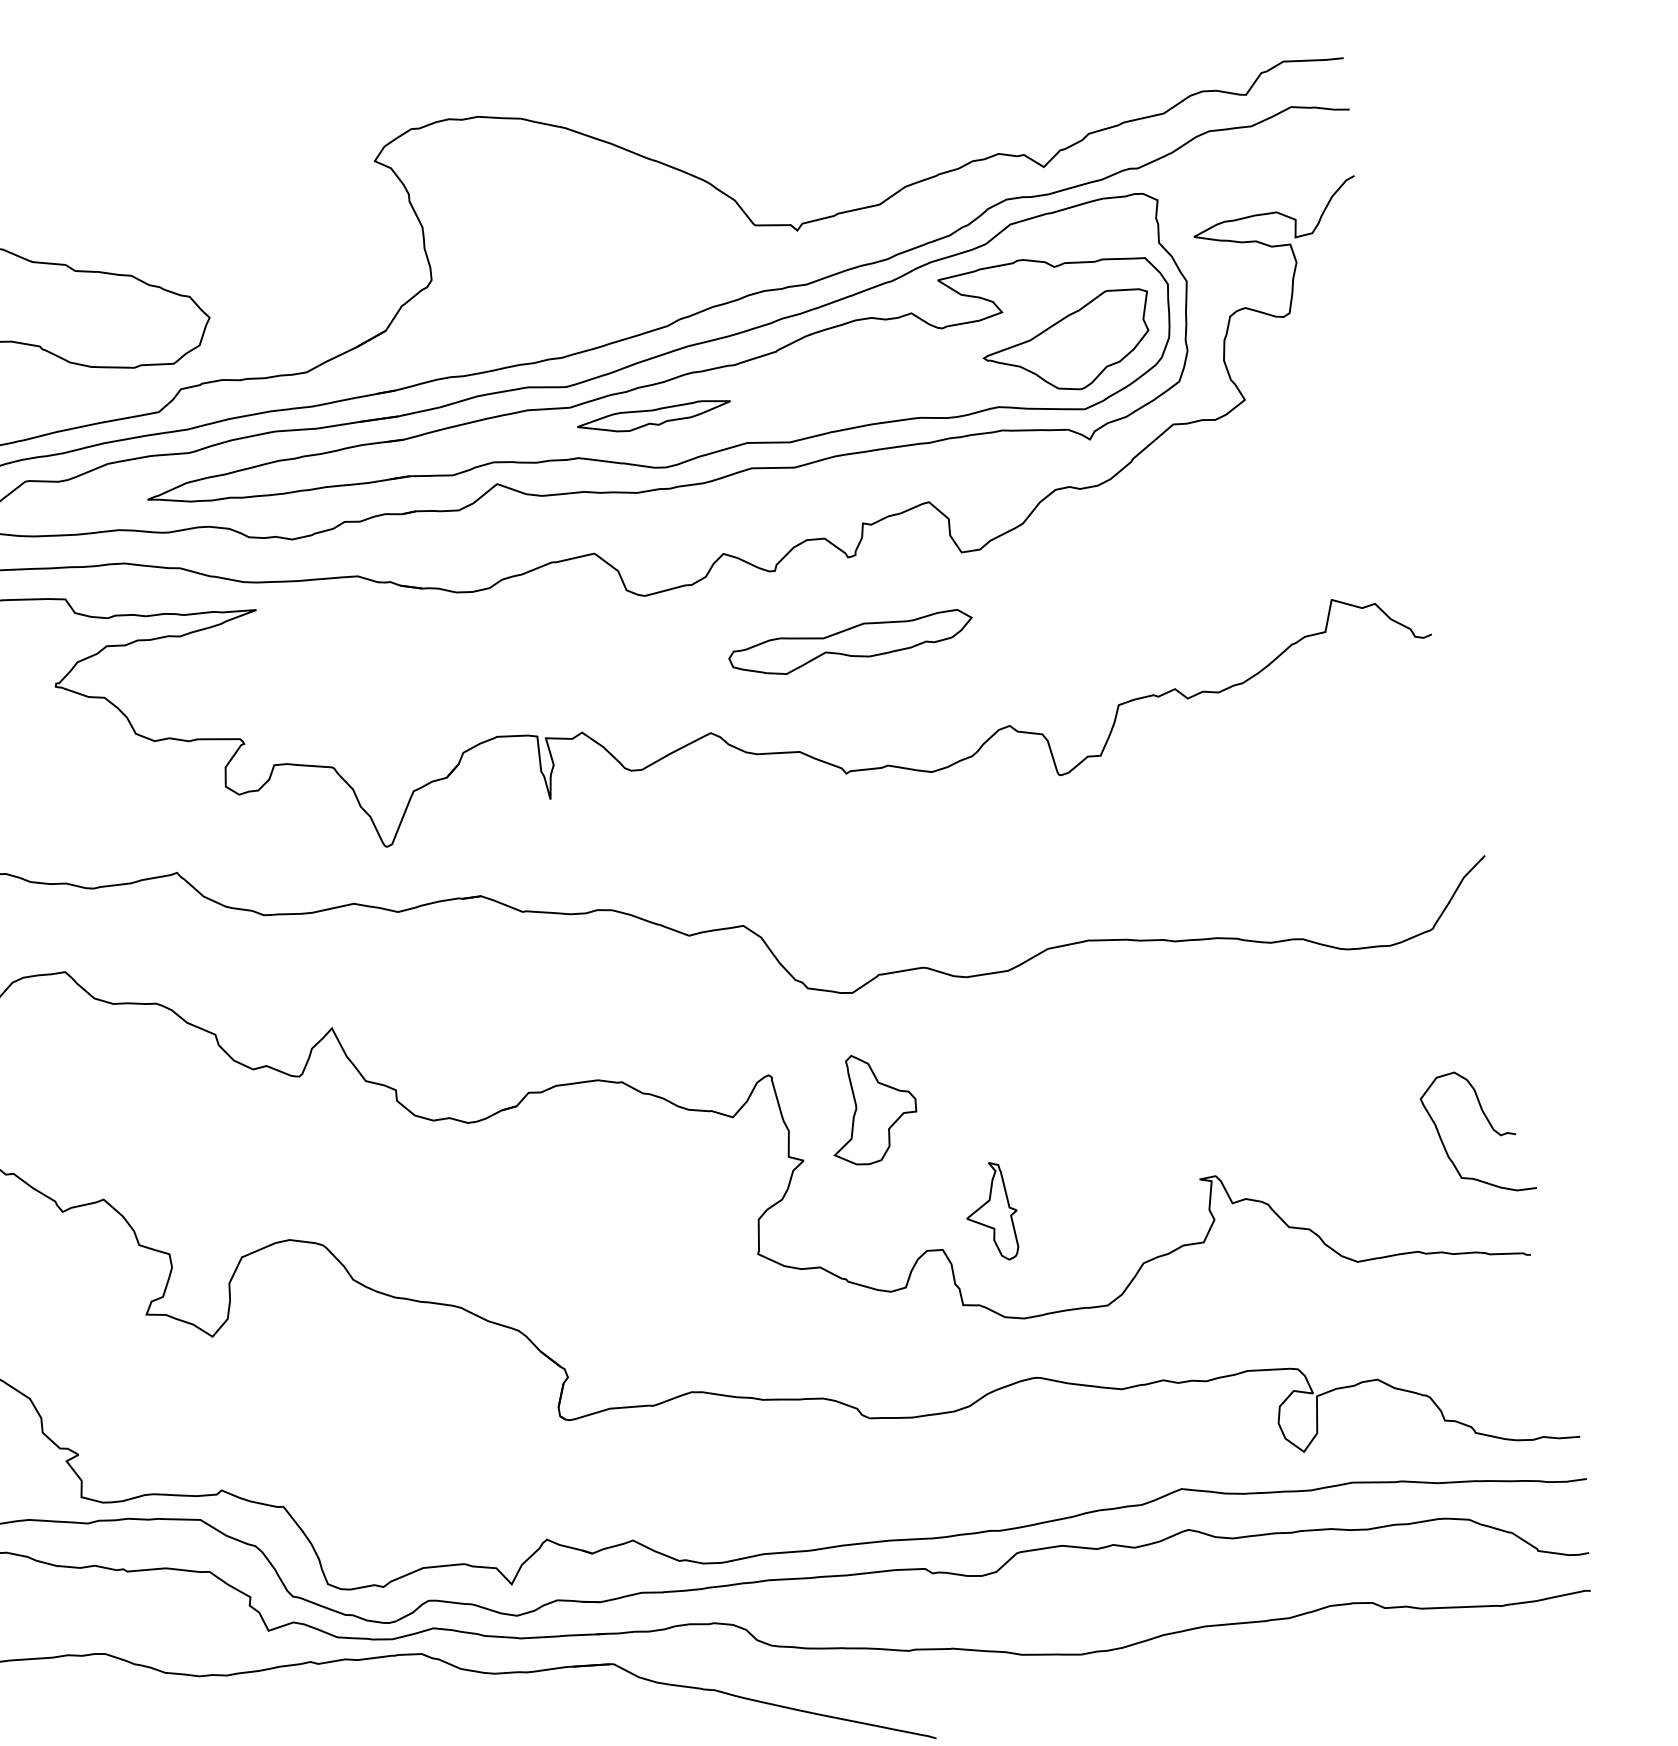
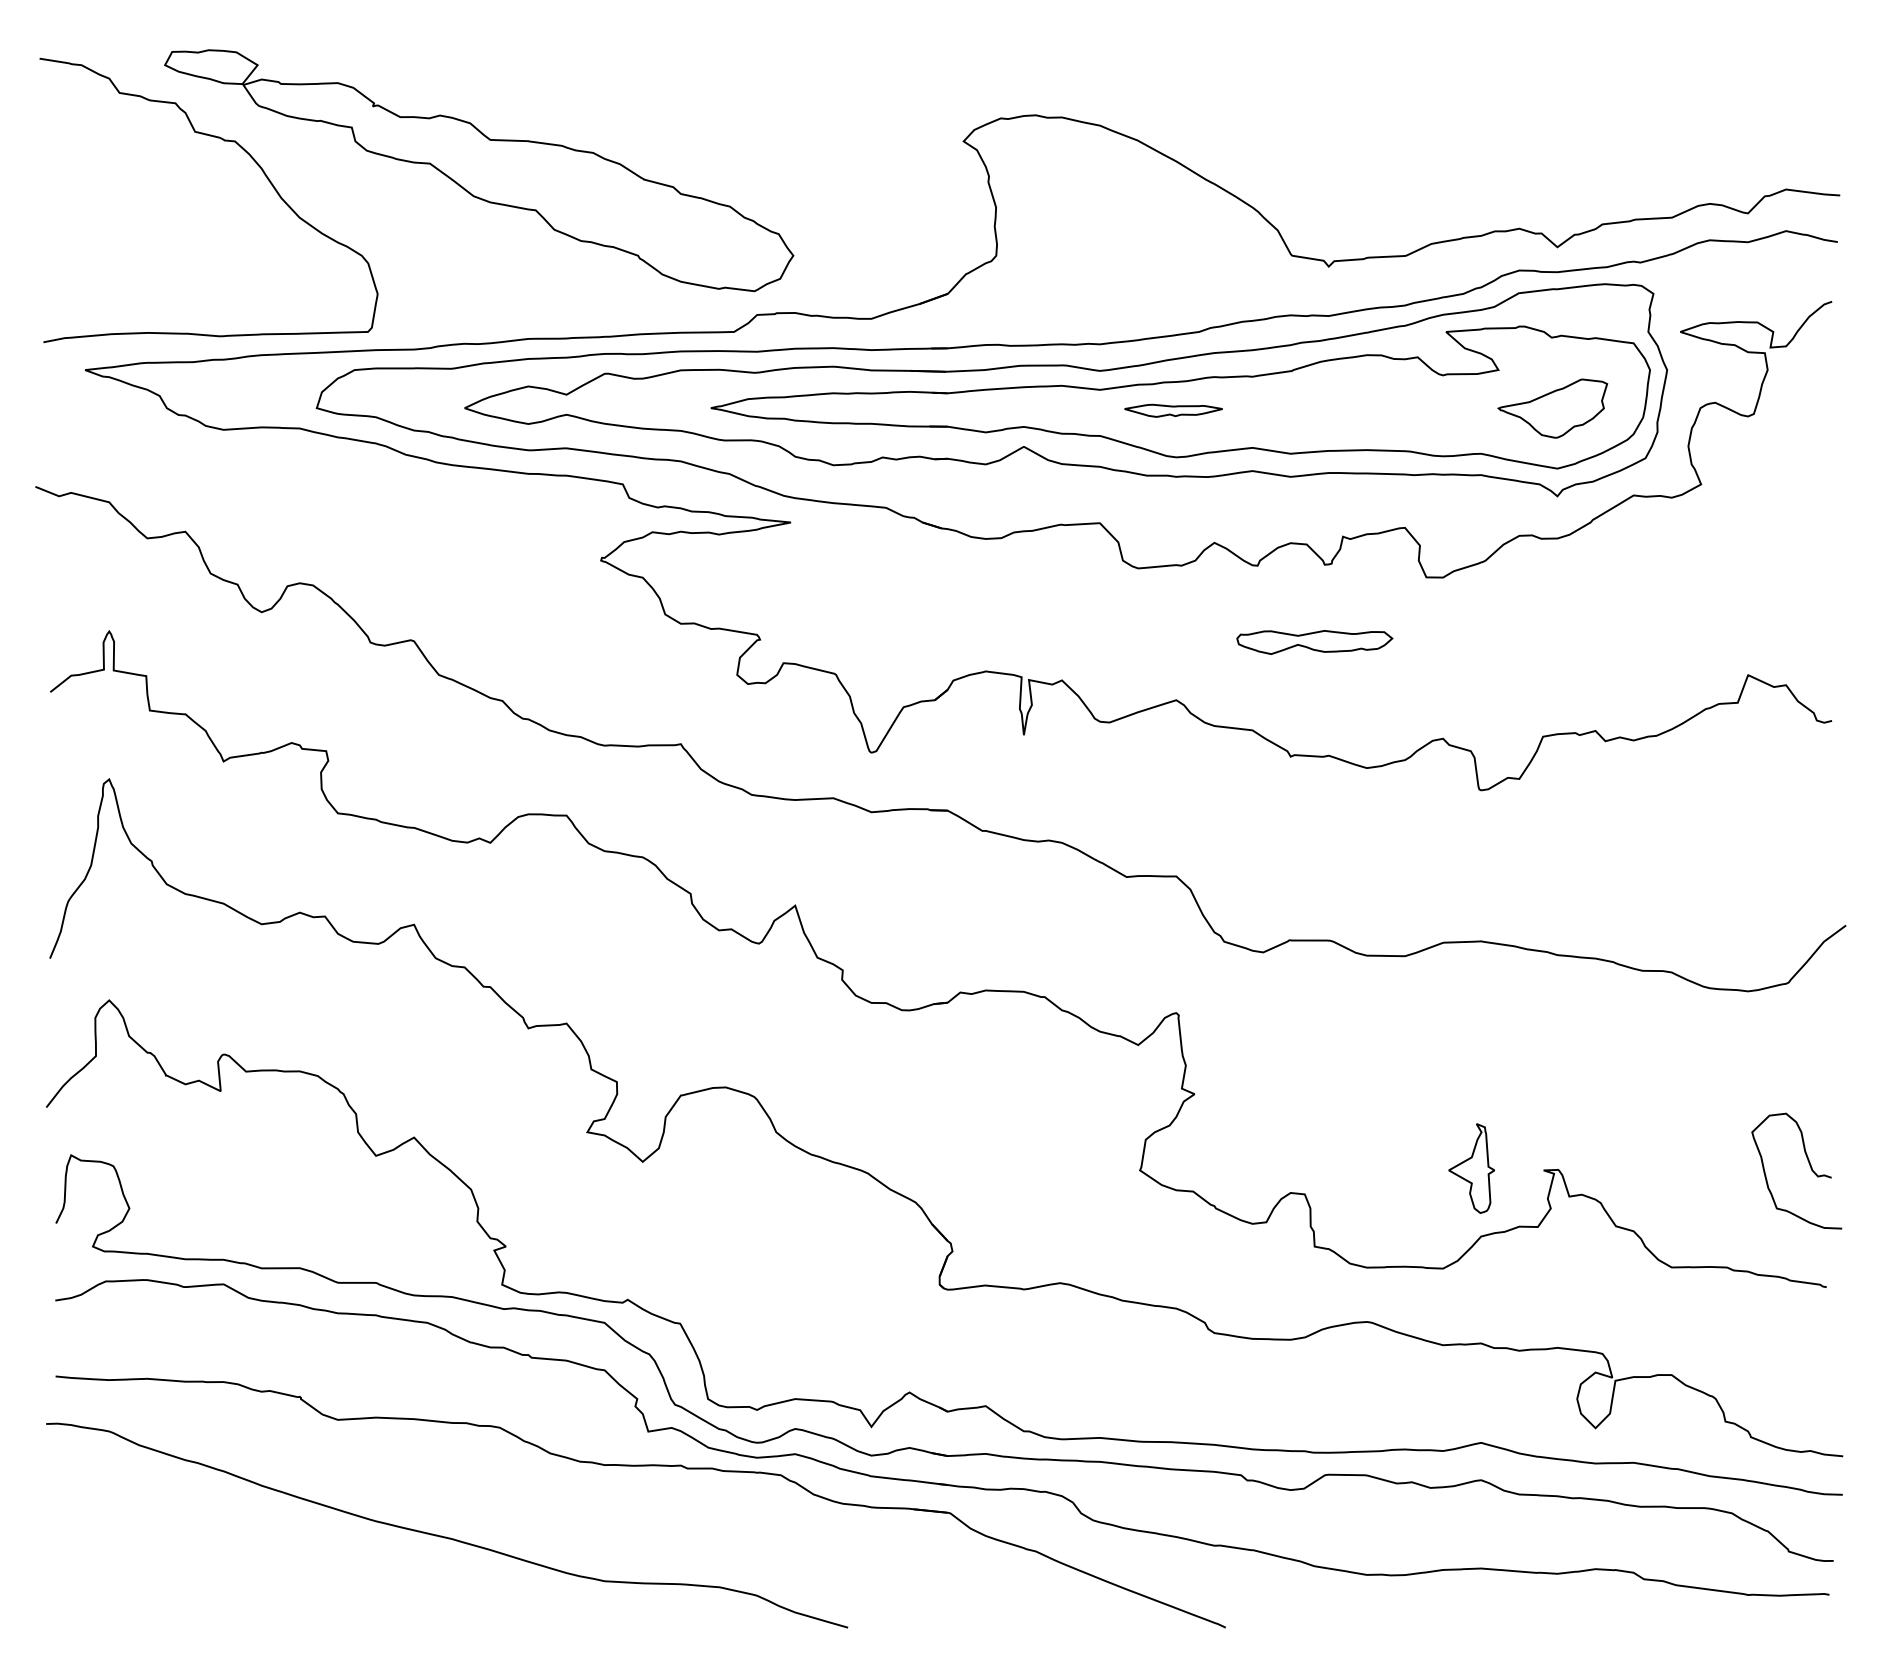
part: (1068, 344) -> (1552, 408), size x0.7
part: (654, 416) -> (1173, 410), size x0.7
part: (851, 644) -> (1314, 642), size x0.7
part: (871, 1107) -> (1262, 1057), removed
part: (991, 1212) -> (1471, 1168), moved

